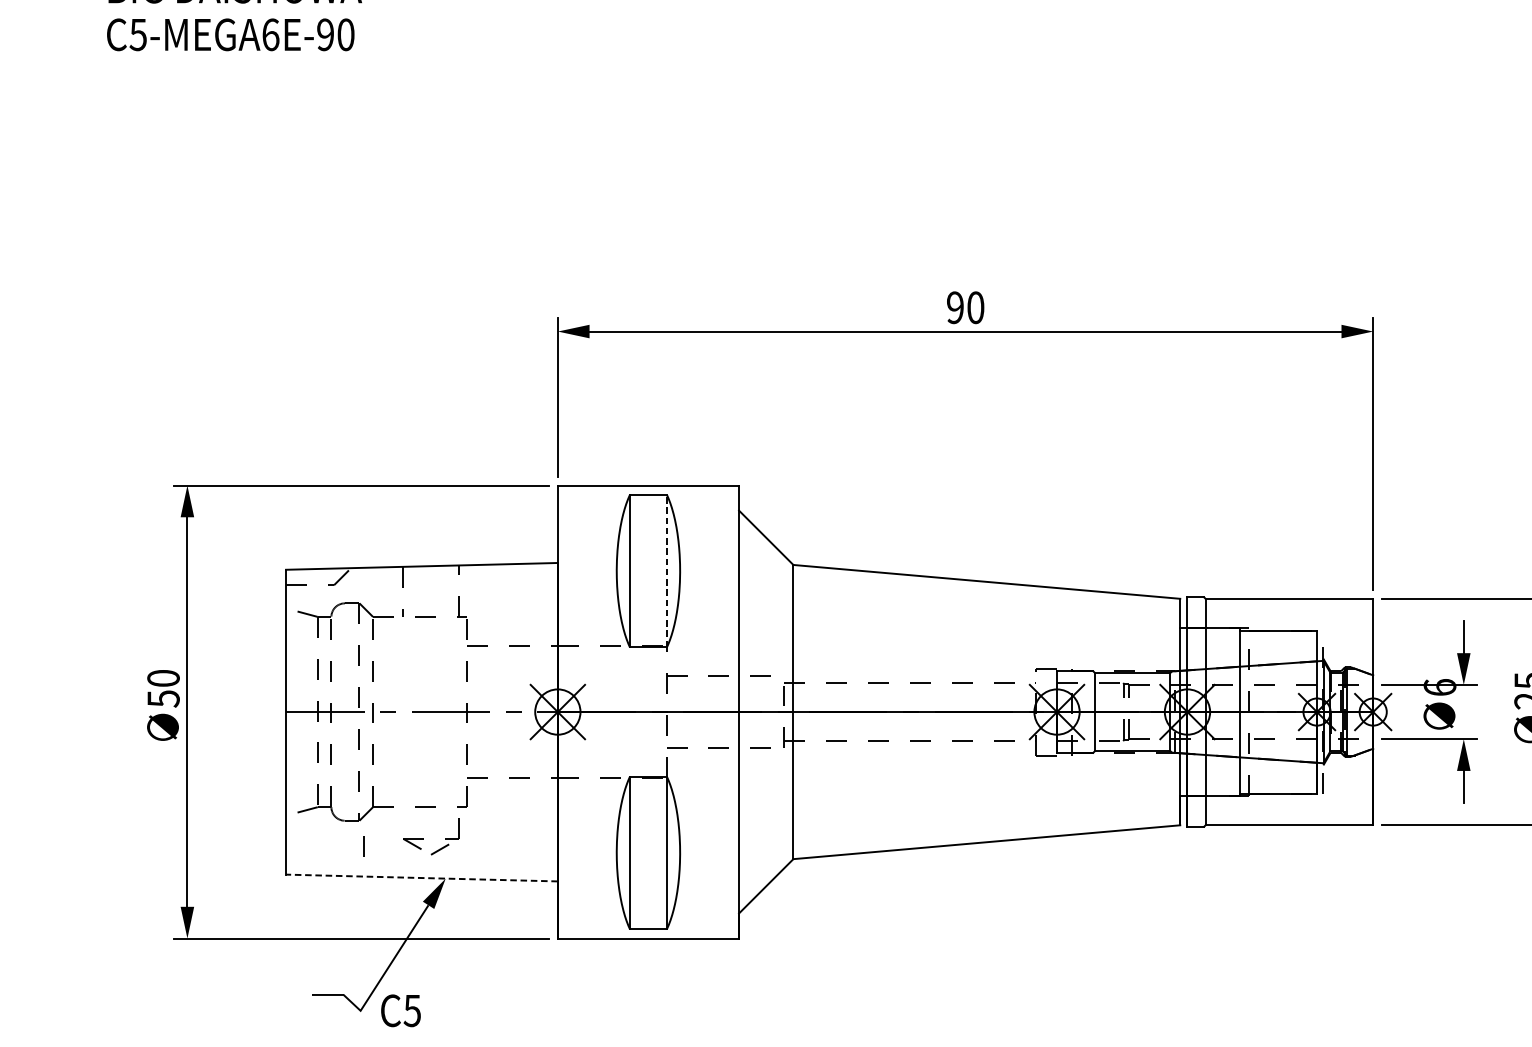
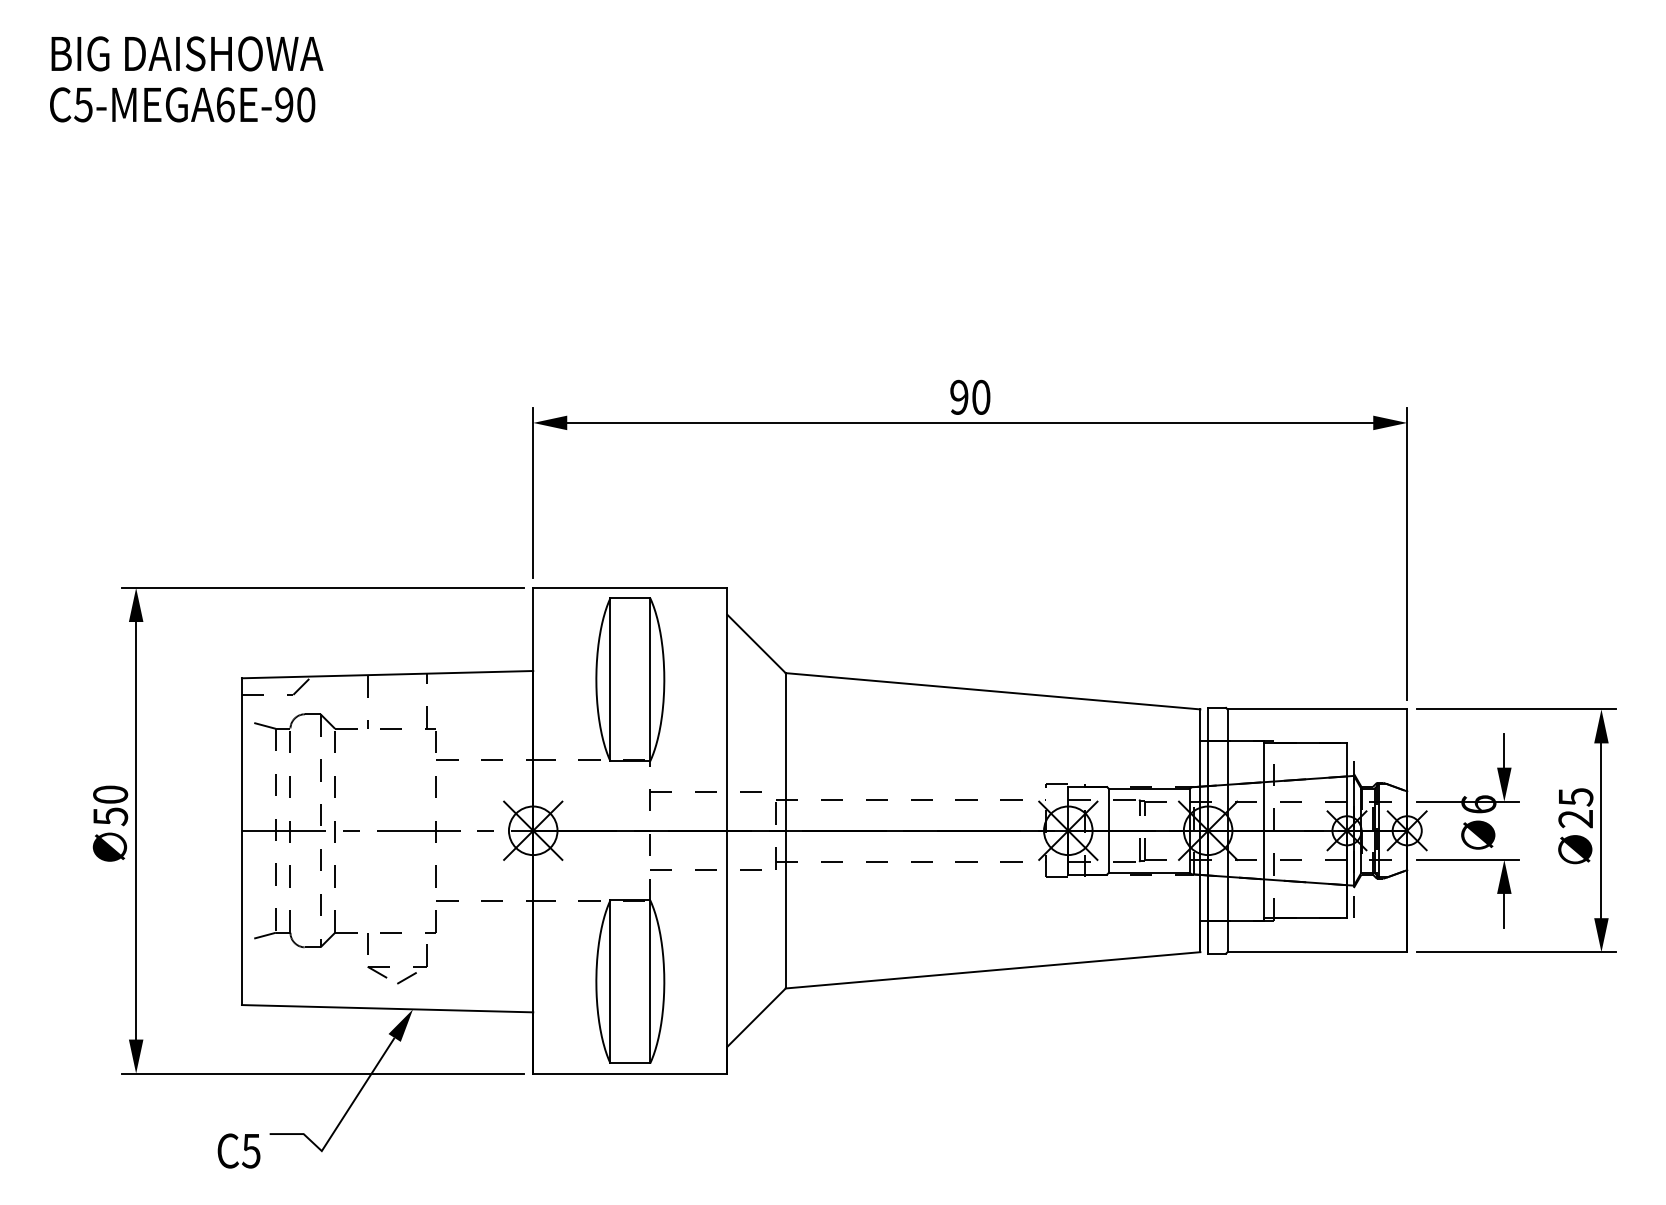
line: (667, 570) -> (650, 679), dashed -> solid
line: (364, 846) -> (367, 943), moved
line: (421, 877) -> (387, 1008), dashed -> solid
text: (400, 1010) -> (238, 1150), moved

